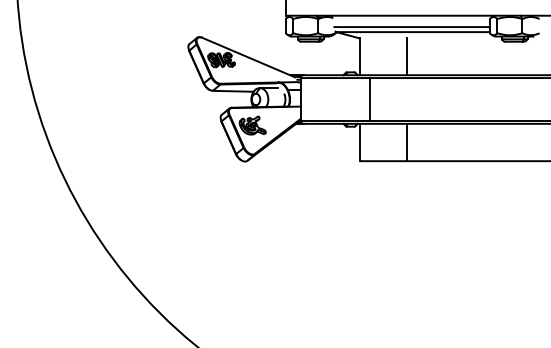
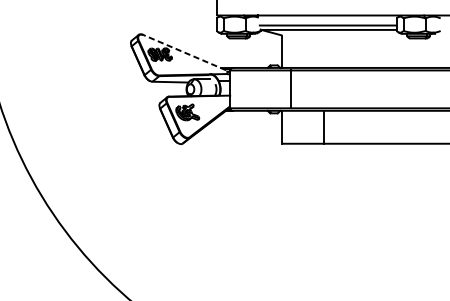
line: (407, 56) -> (324, 51), removed
line: (248, 57) -> (183, 52), solid -> dashed

